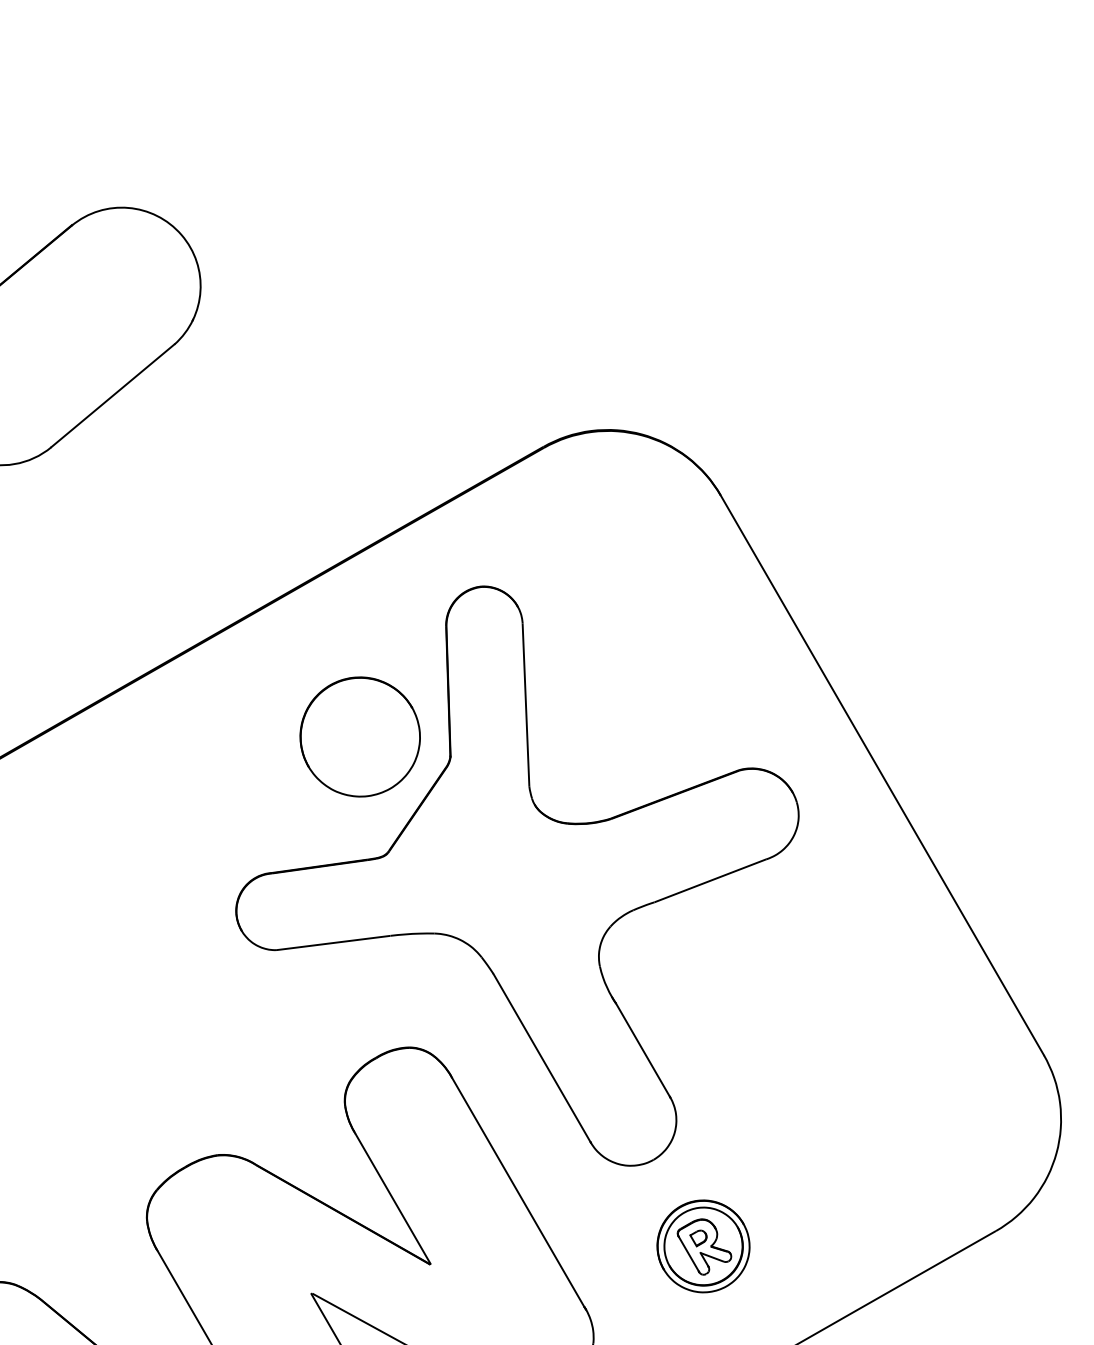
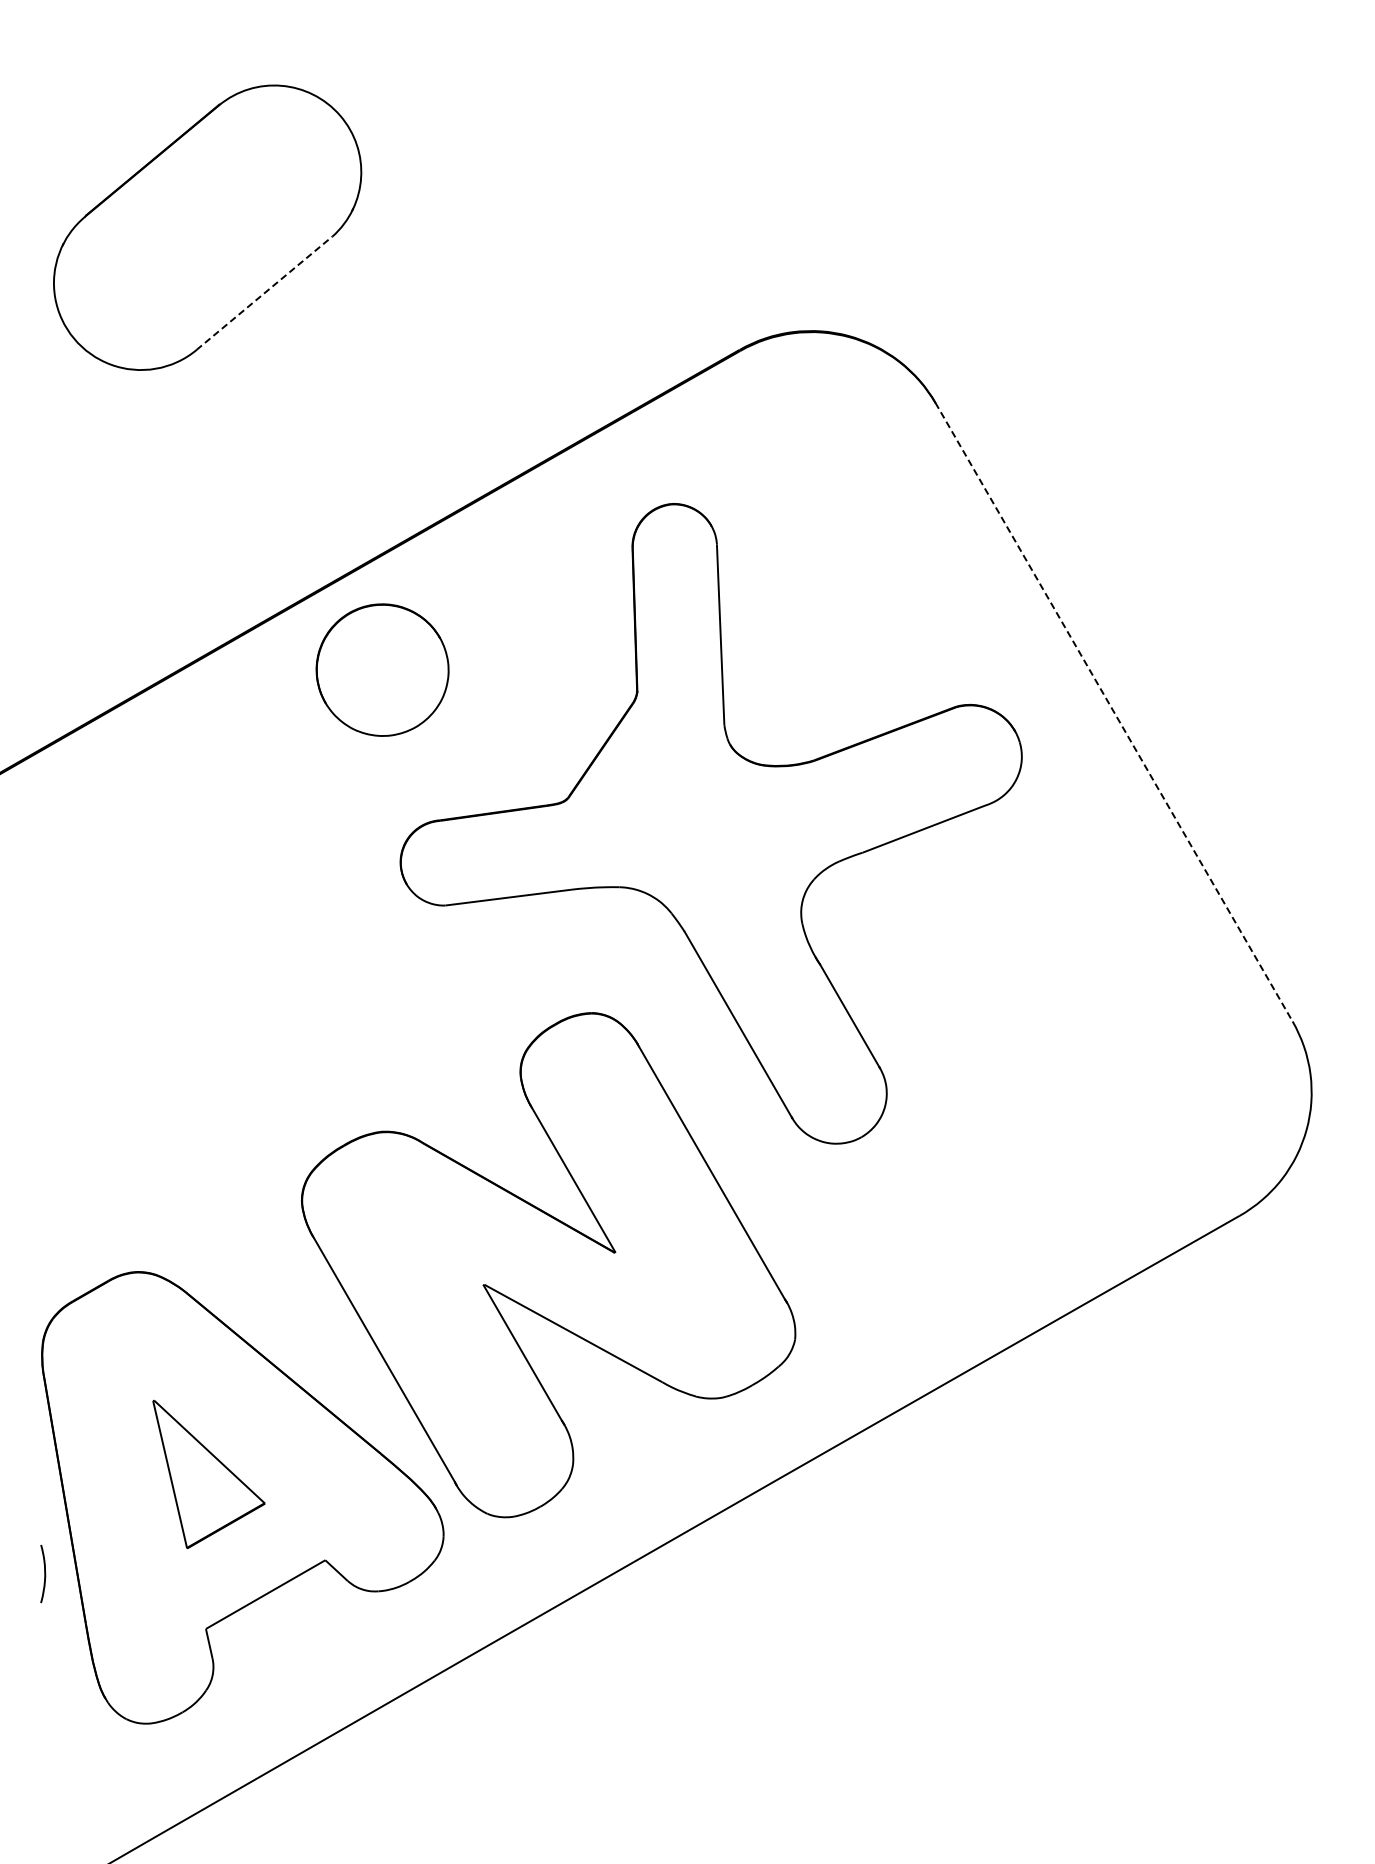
line: (112, 395) -> (264, 292), solid -> dashed
part: (360, 736) -> (382, 669), moved
line: (882, 775) -> (1114, 712), solid -> dashed
part: (703, 1246) -> (916, 1232), removed

